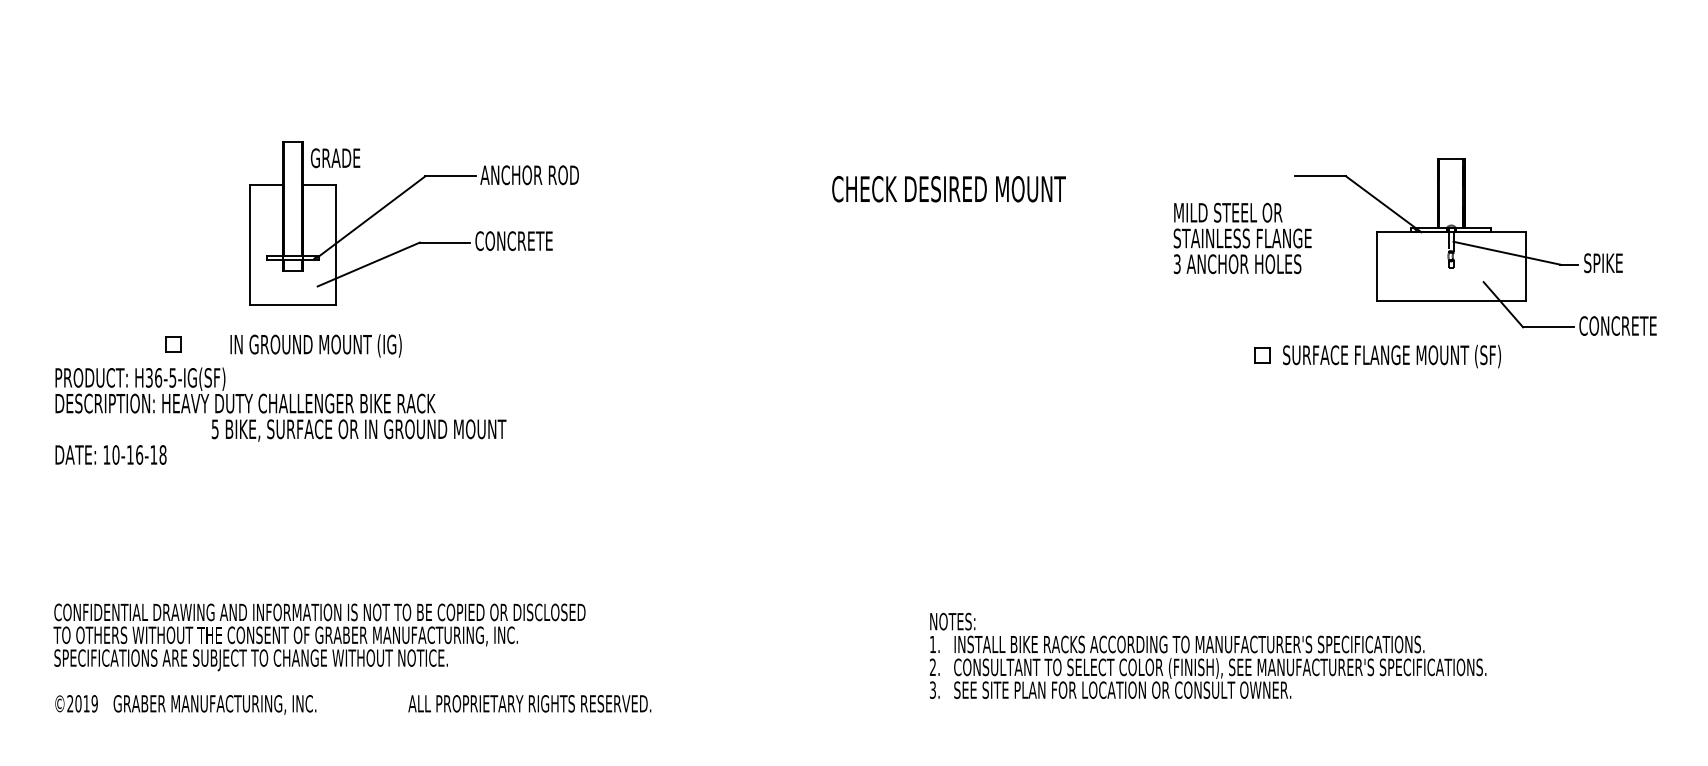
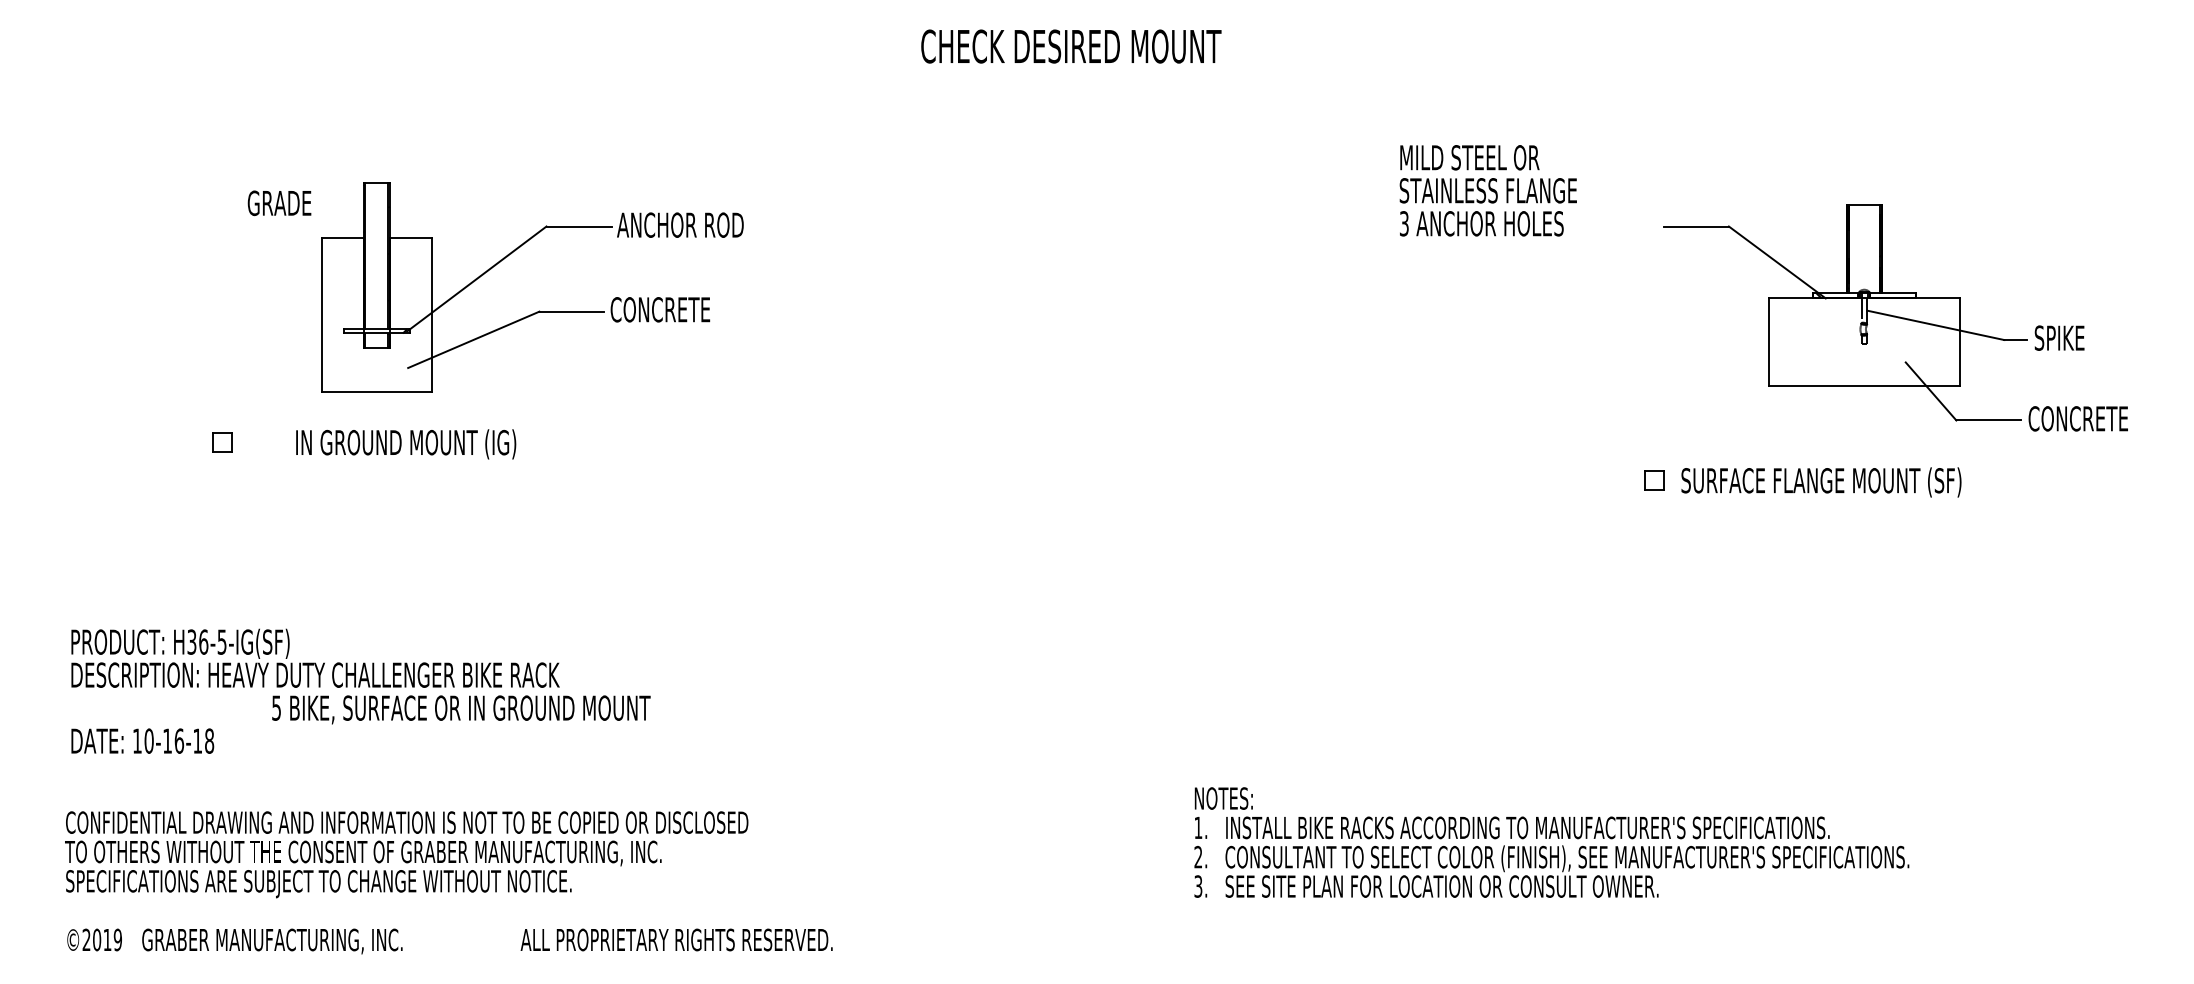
text: (335, 158) -> (279, 203), moved
text: (948, 189) -> (1070, 46), moved
text: (1242, 238) -> (1488, 190), moved
part: (1377, 356) -> (1802, 482), moved
text: (280, 415) -> (360, 690), moved
text: (352, 658) -> (449, 881), moved

